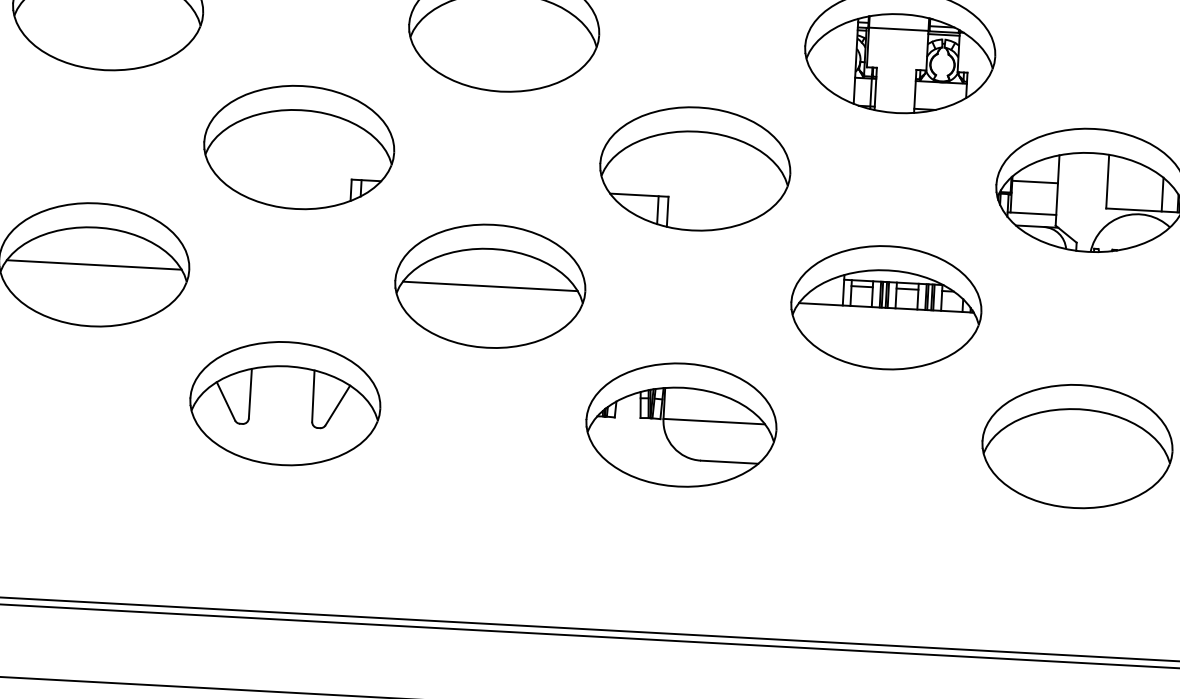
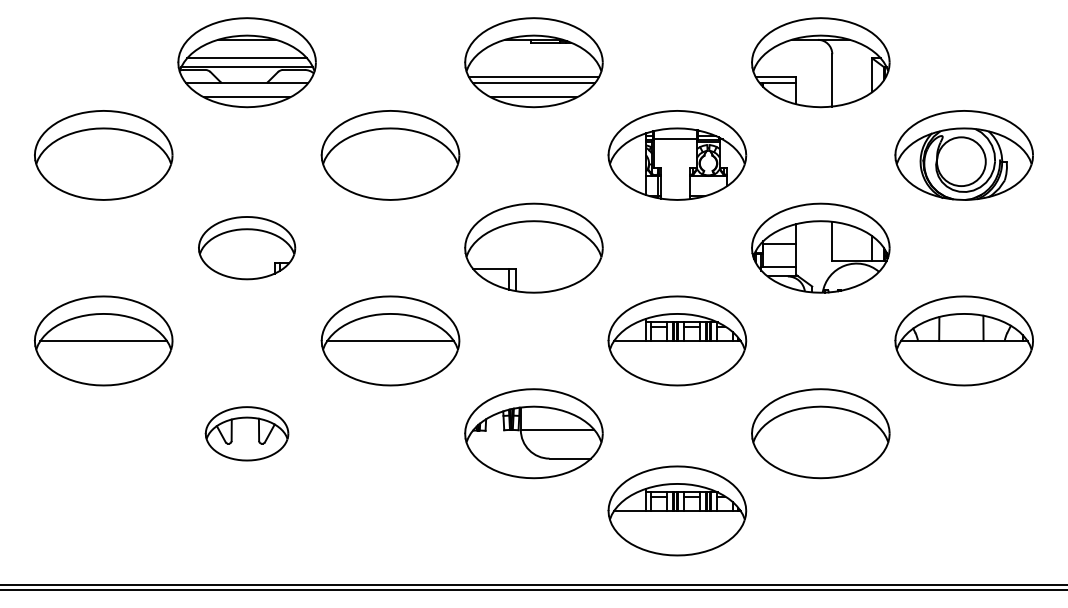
part: (298, 146) -> (246, 247), size x0.7
part: (284, 403) -> (246, 433), size x0.6
part: (873, 541) -> (677, 510), added

